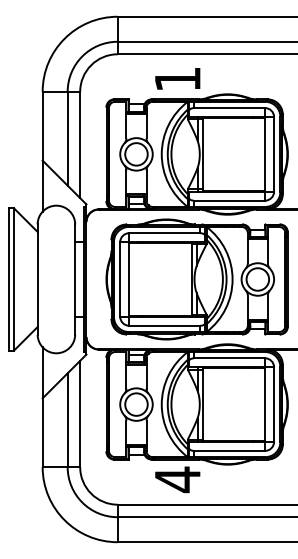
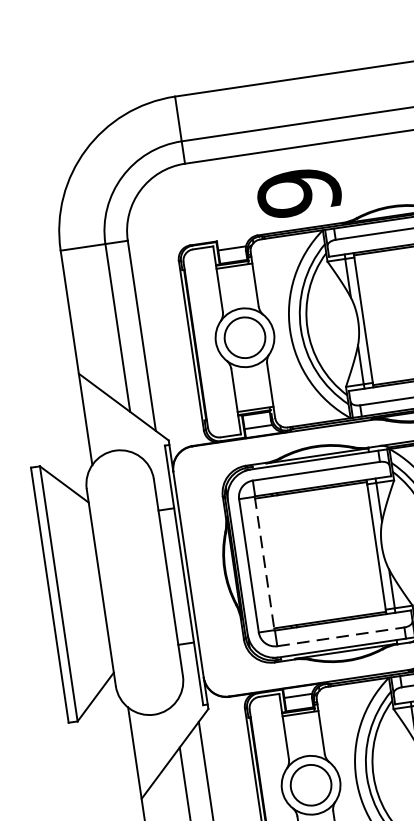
text: (177, 79) -> (298, 193), 1 -> 9
line: (128, 279) -> (263, 563), solid -> dashed
line: (164, 325) -> (340, 636), solid -> dashed

